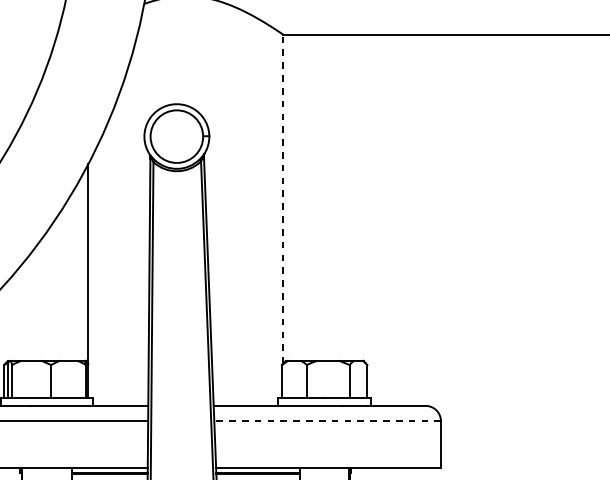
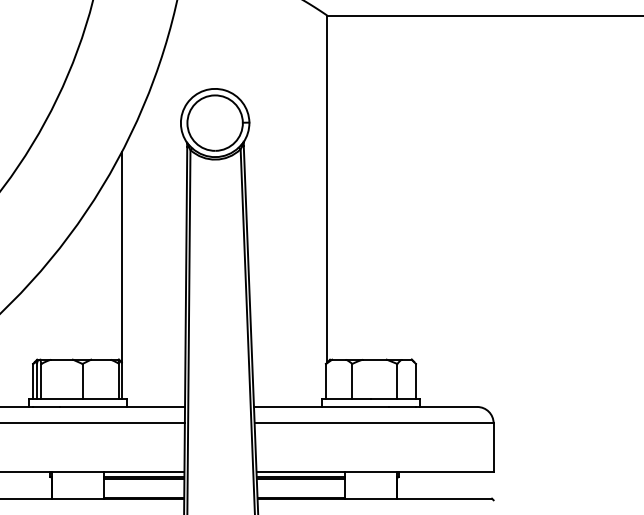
line: (283, 199) -> (327, 189), dashed -> solid
line: (327, 421) -> (374, 423), dashed -> solid

